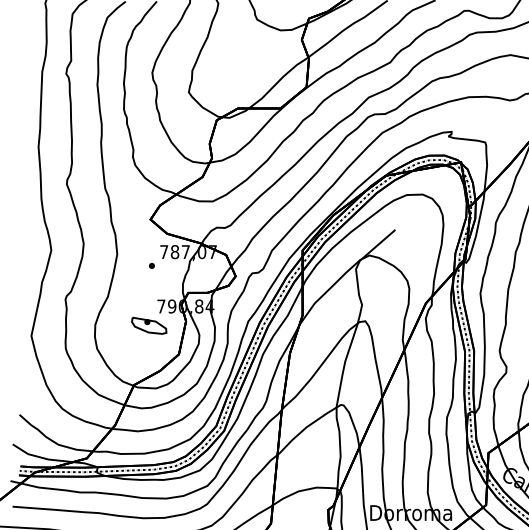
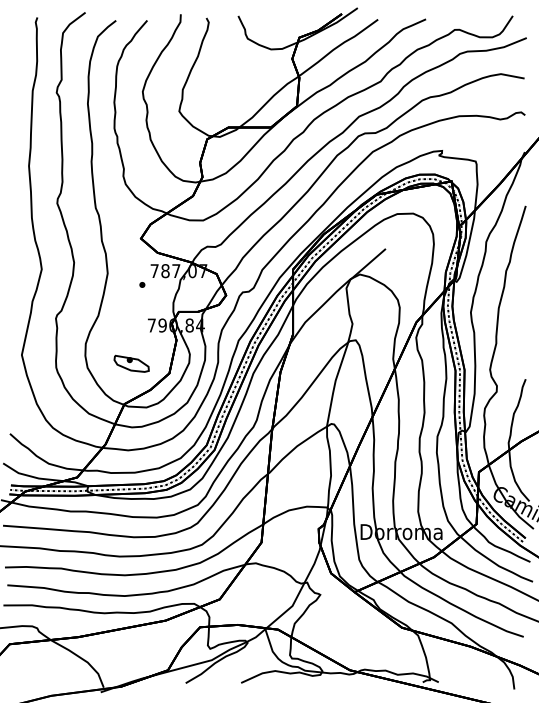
part: (149, 325) -> (131, 363), moved

